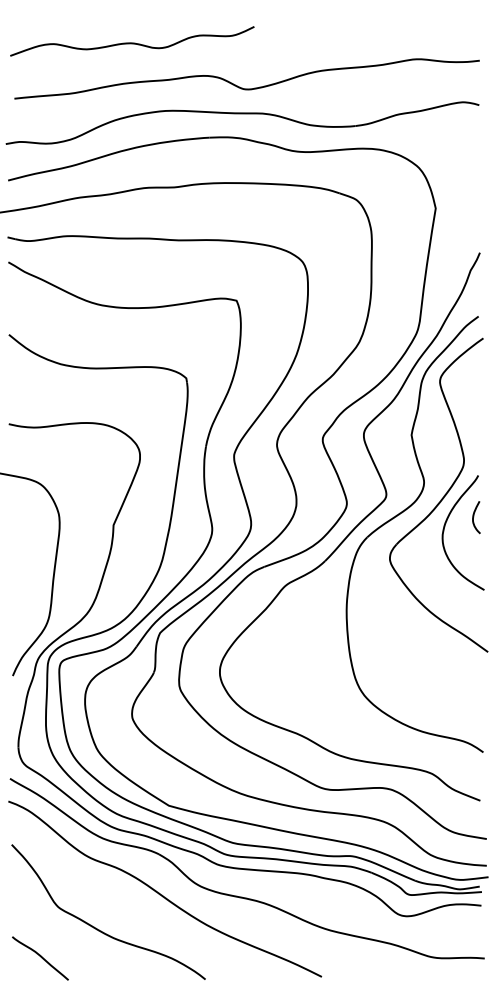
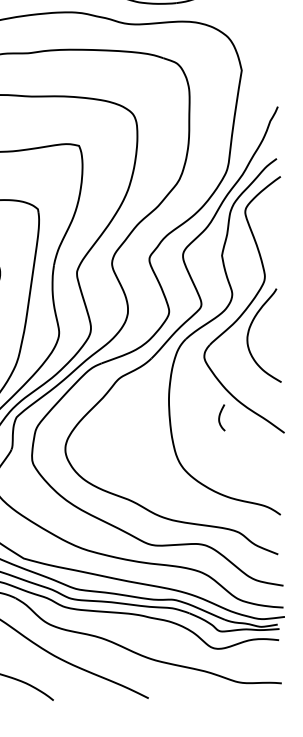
curve: (474, 516) -> (220, 416), moved

